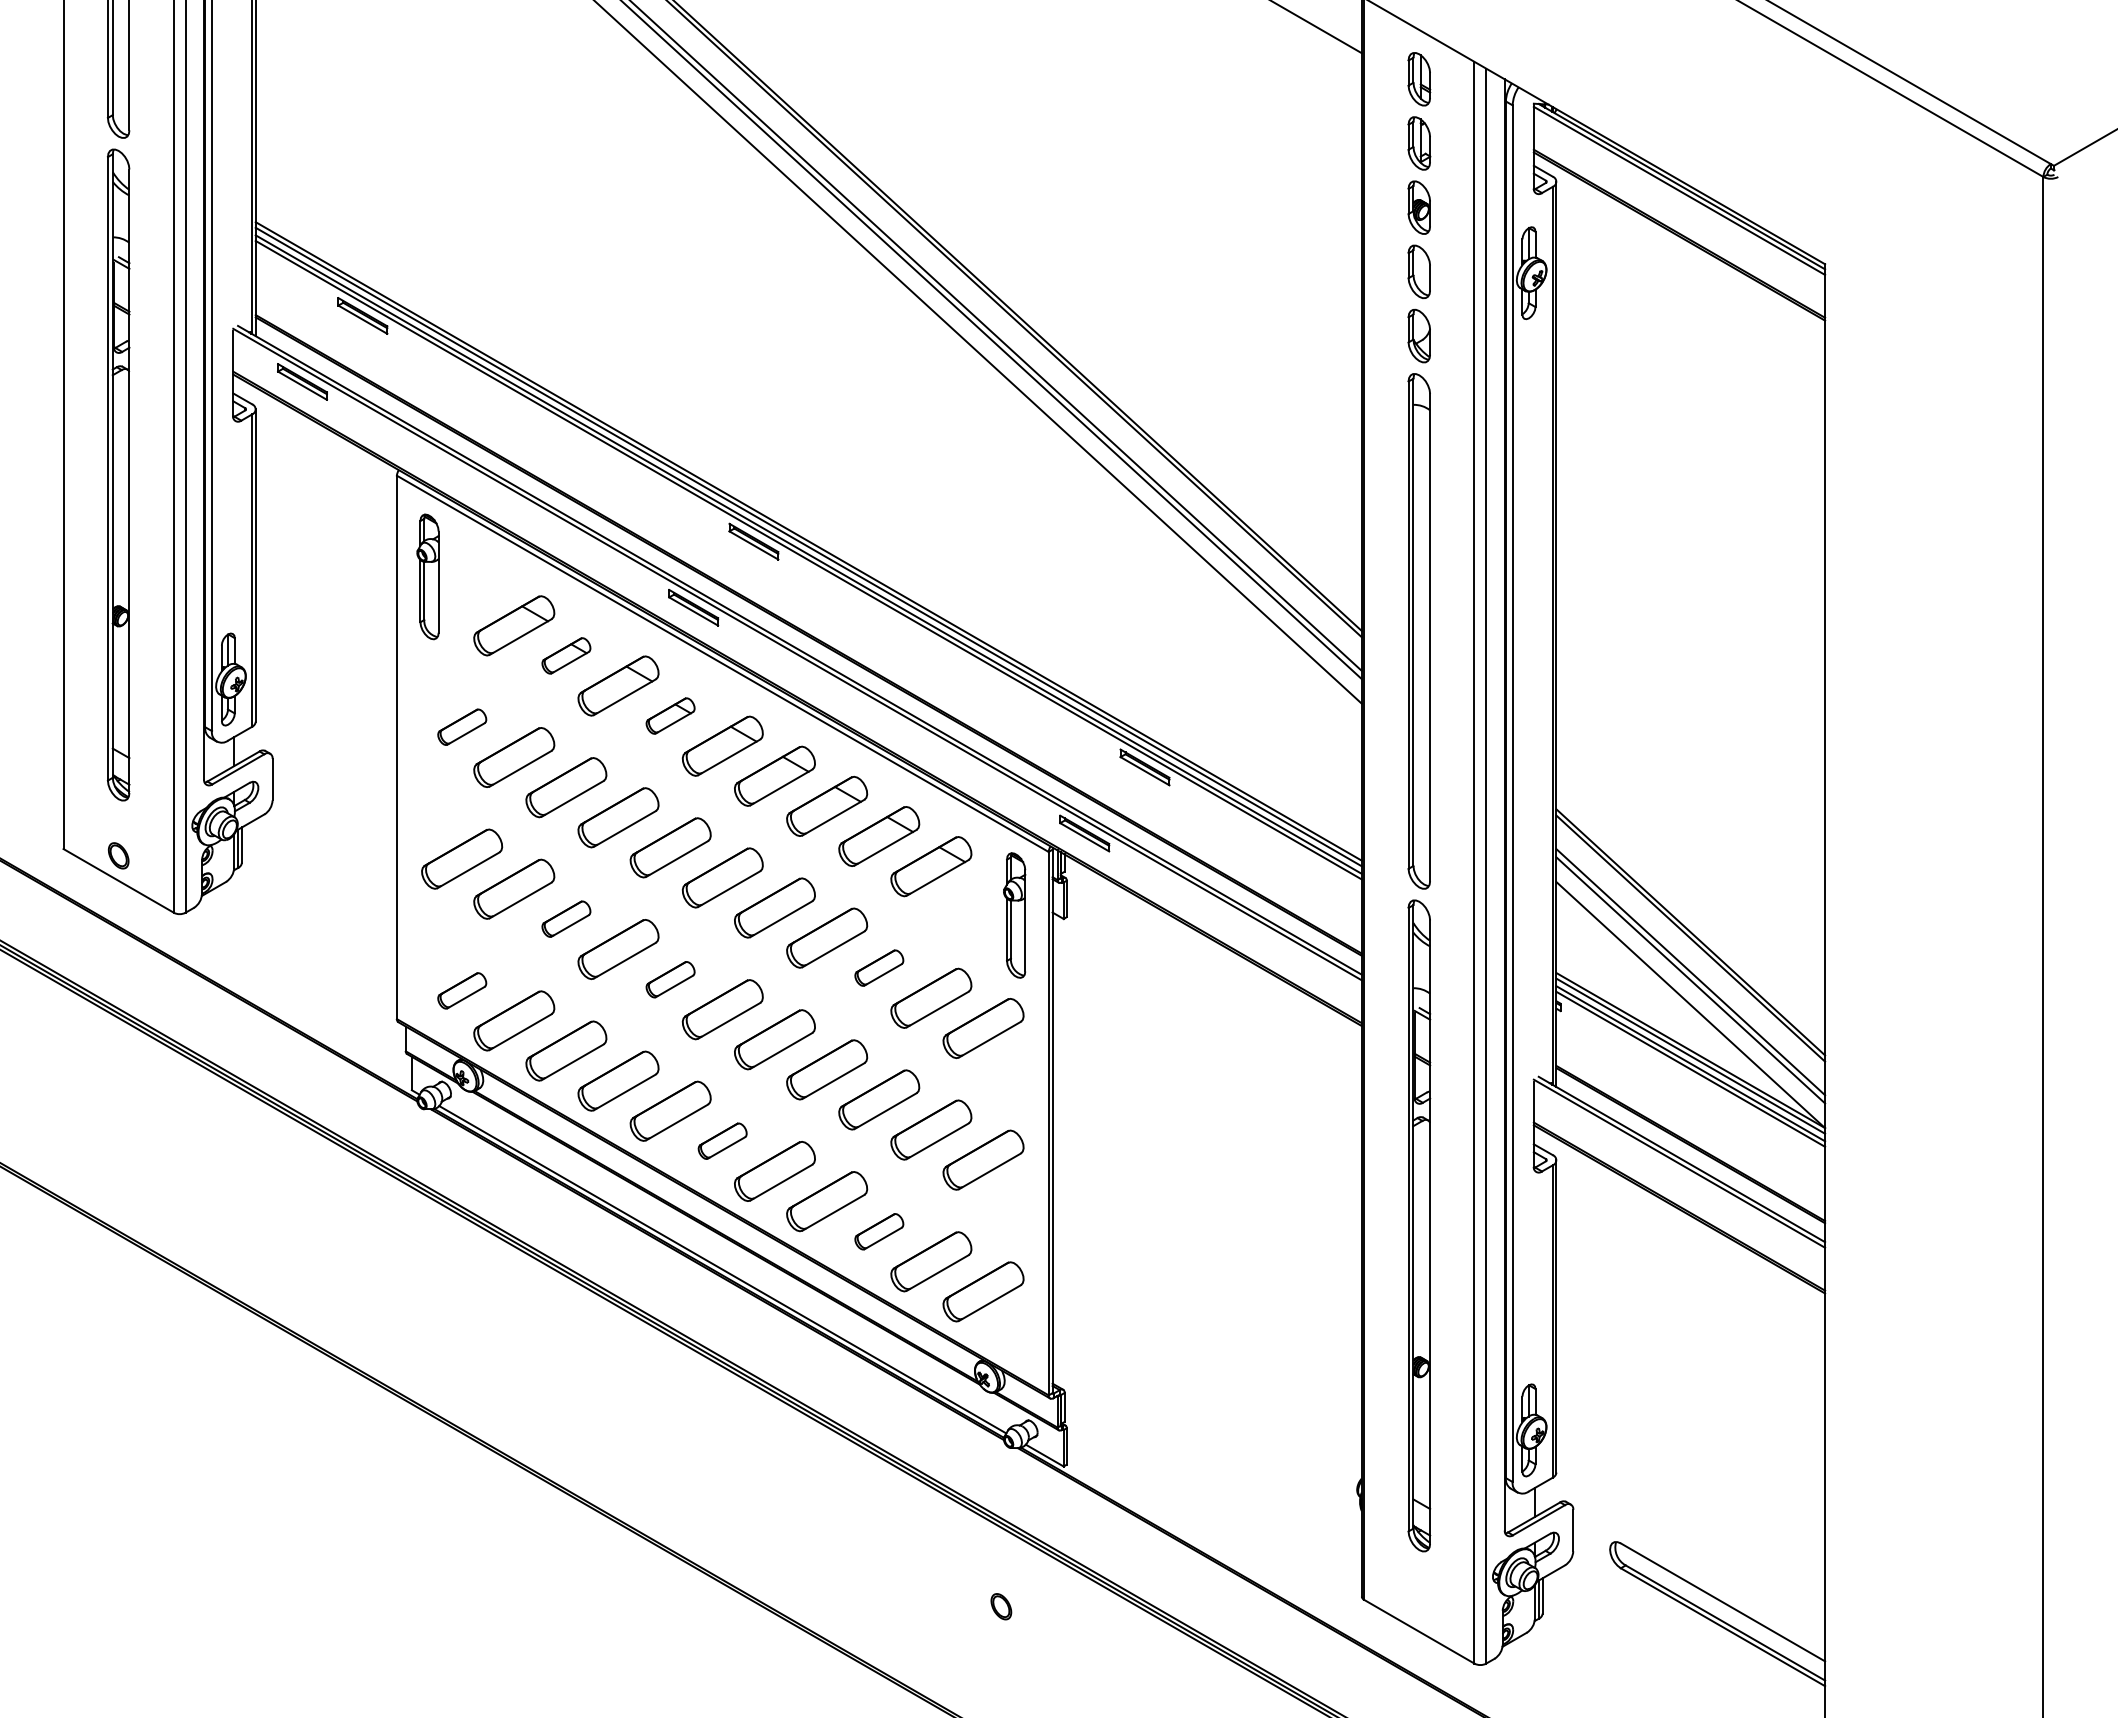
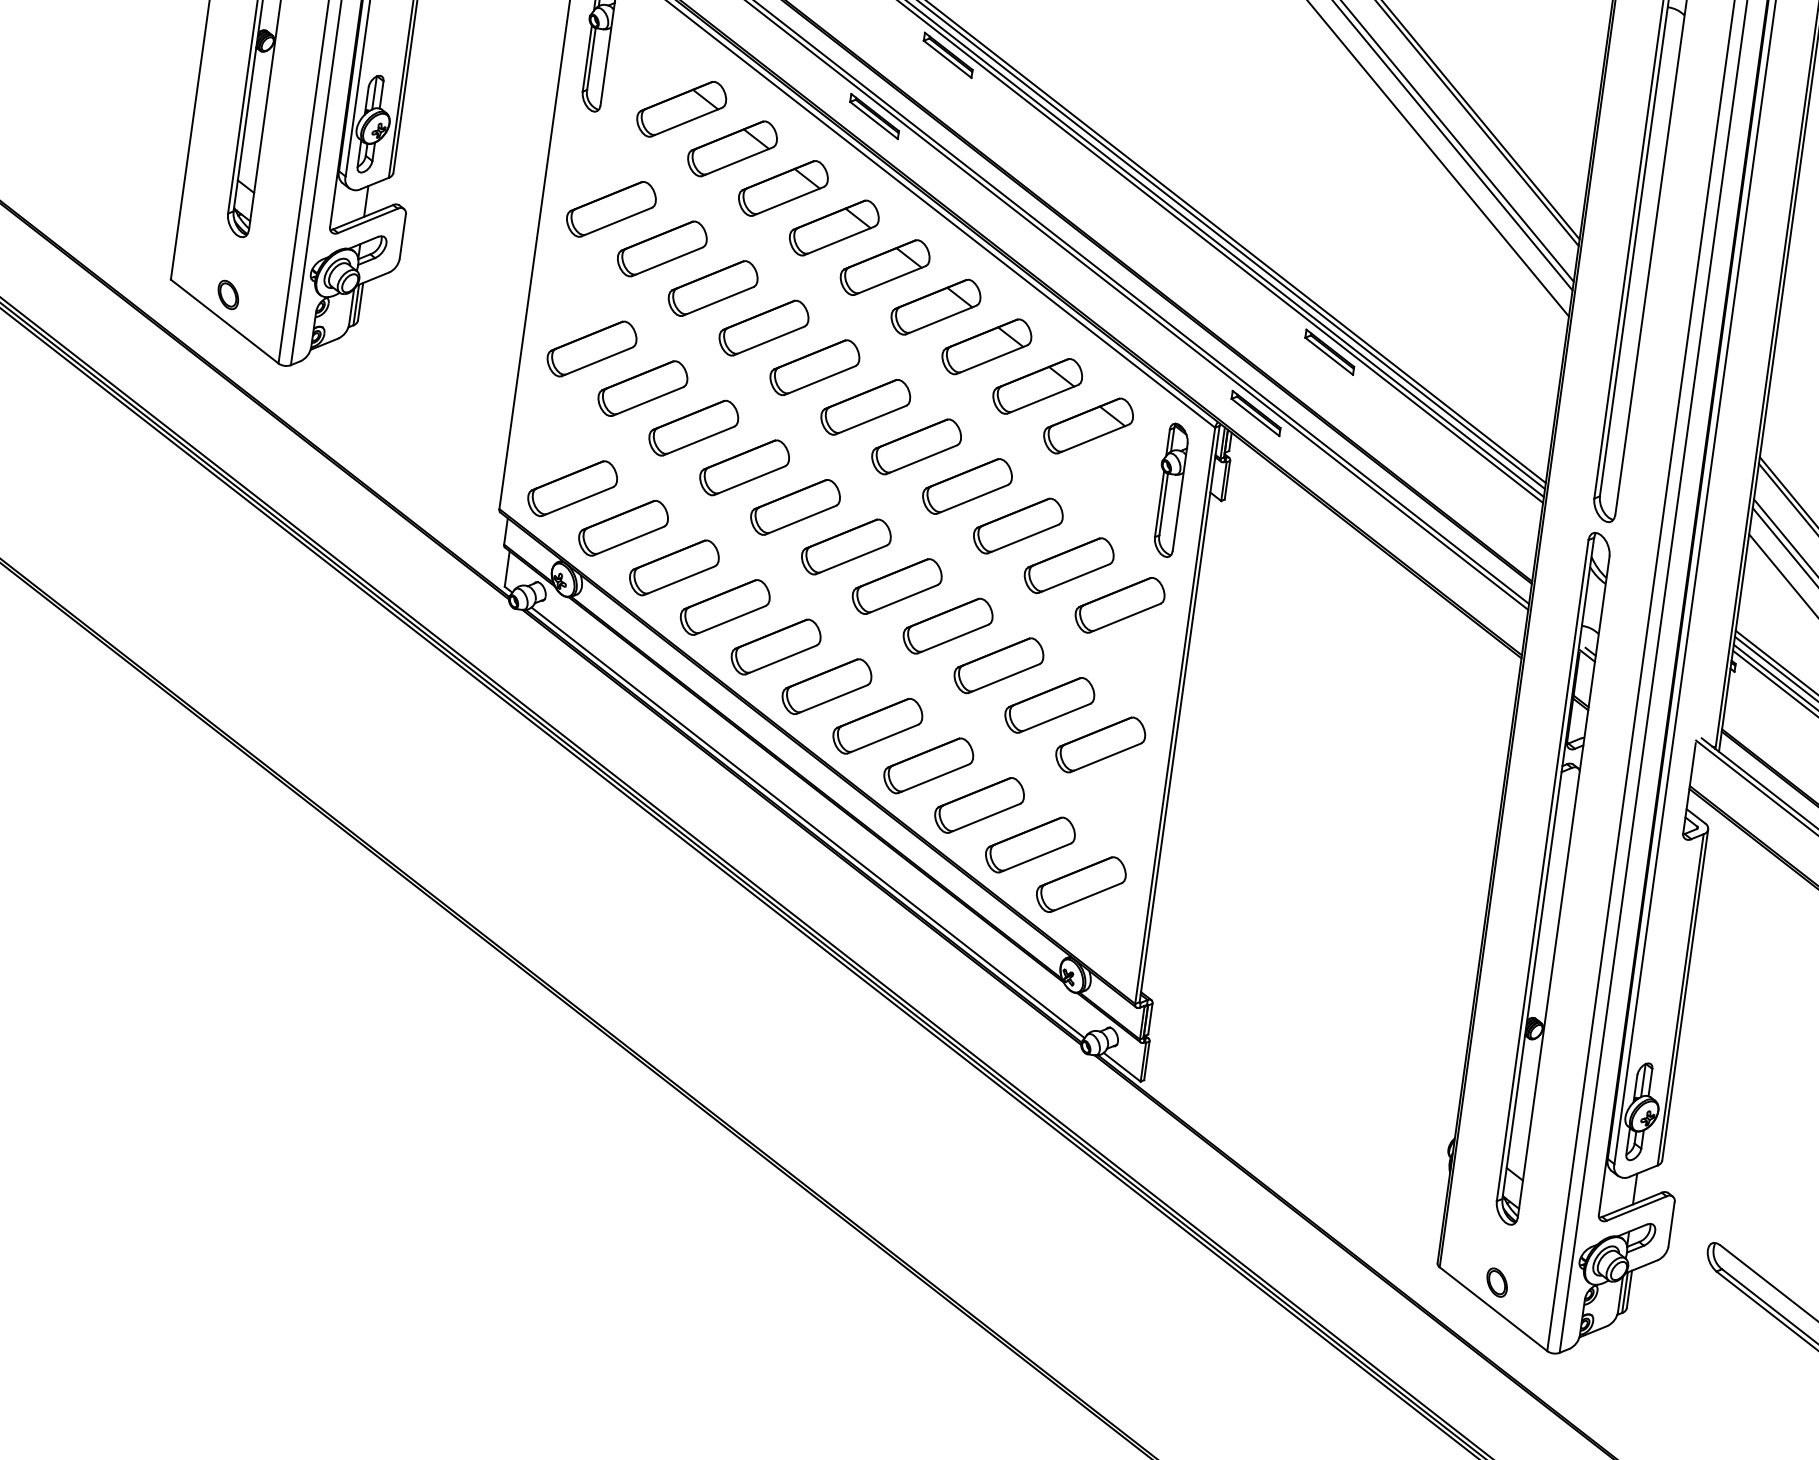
part: (566, 655) -> (732, 148), size x1.67
part: (670, 715) -> (834, 227), size x1.67
part: (462, 726) -> (611, 208), size x1.67
part: (566, 918) -> (694, 427), size x1.67
part: (879, 967) -> (1018, 525), size x1.67
part: (670, 979) -> (795, 507), size x1.67
part: (462, 990) -> (573, 488), size x1.67
part: (722, 1140) -> (826, 685), size x1.67
part: (879, 1231) -> (979, 805), size x1.67
part: (1001, 1606) -> (1497, 1282), moved

